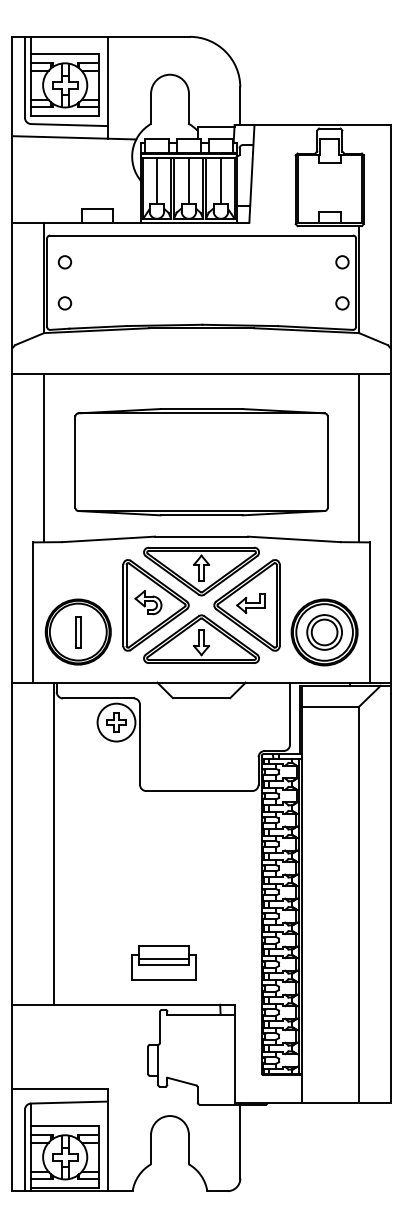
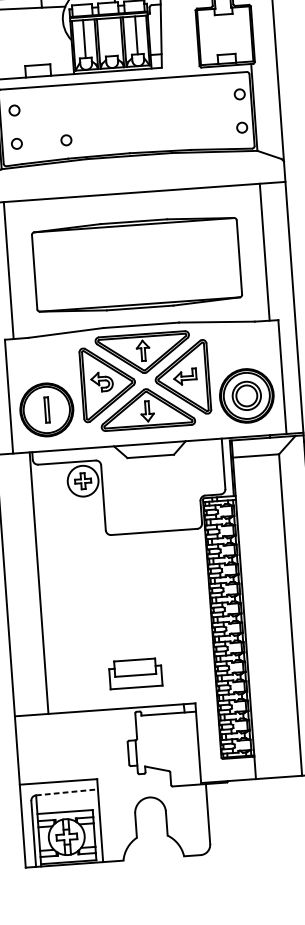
line: (188, 180) -> (110, 36), removed
circle: (125, 303) -> (66, 140), added
line: (163, 958) -> (135, 669), removed
line: (69, 1102) -> (67, 792), solid -> dashed

